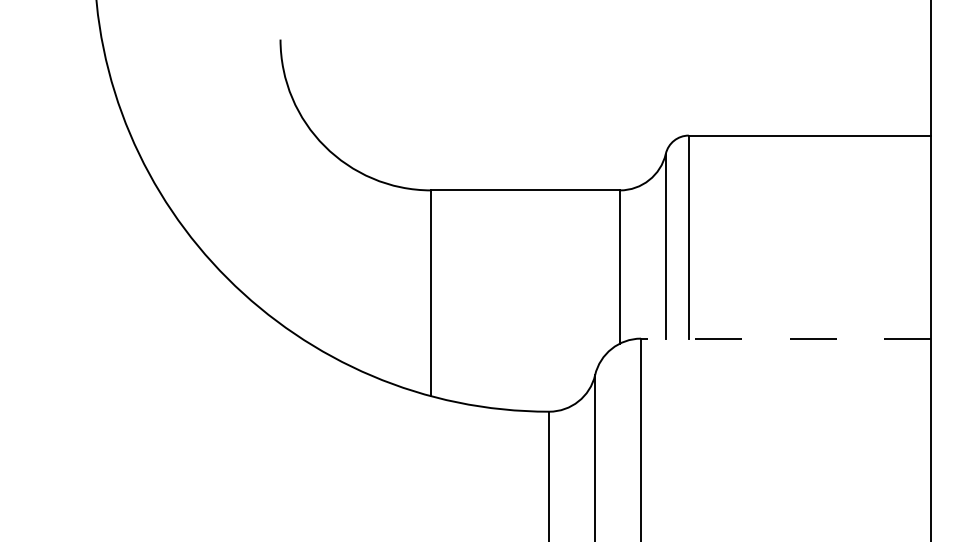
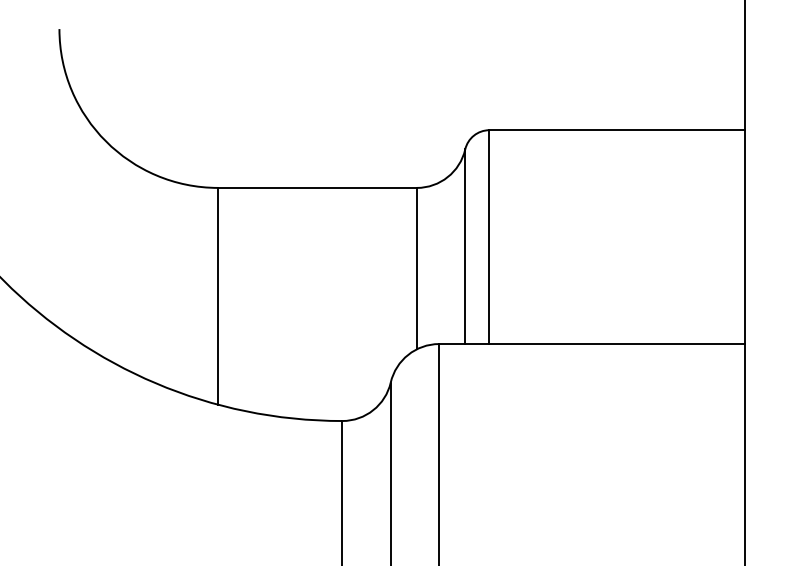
line: (786, 338) -> (592, 343), dashed -> solid

